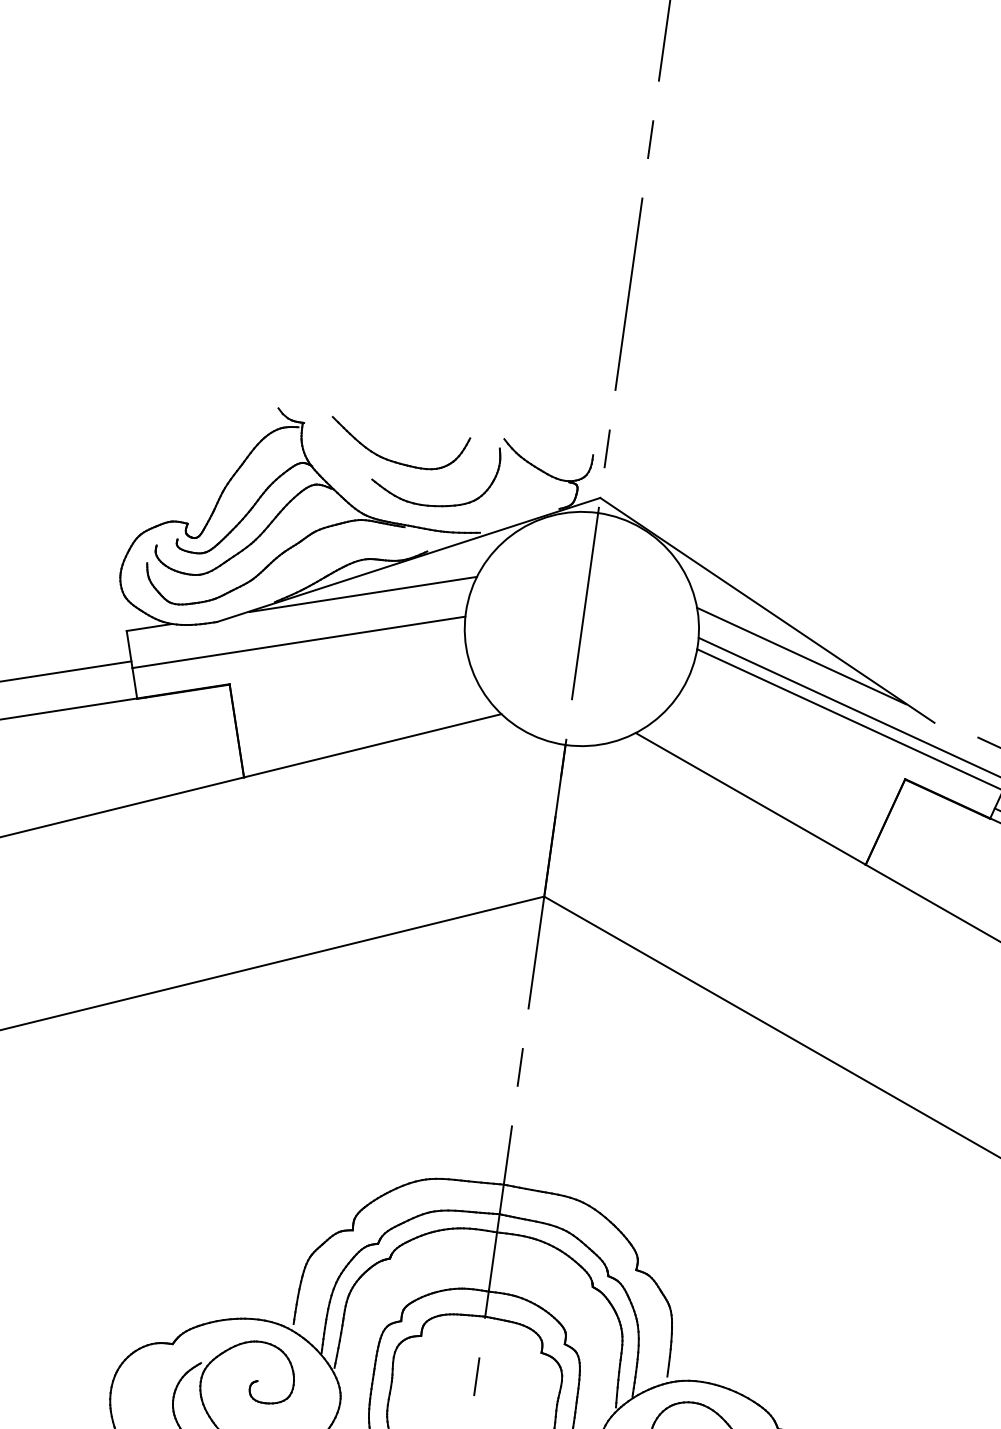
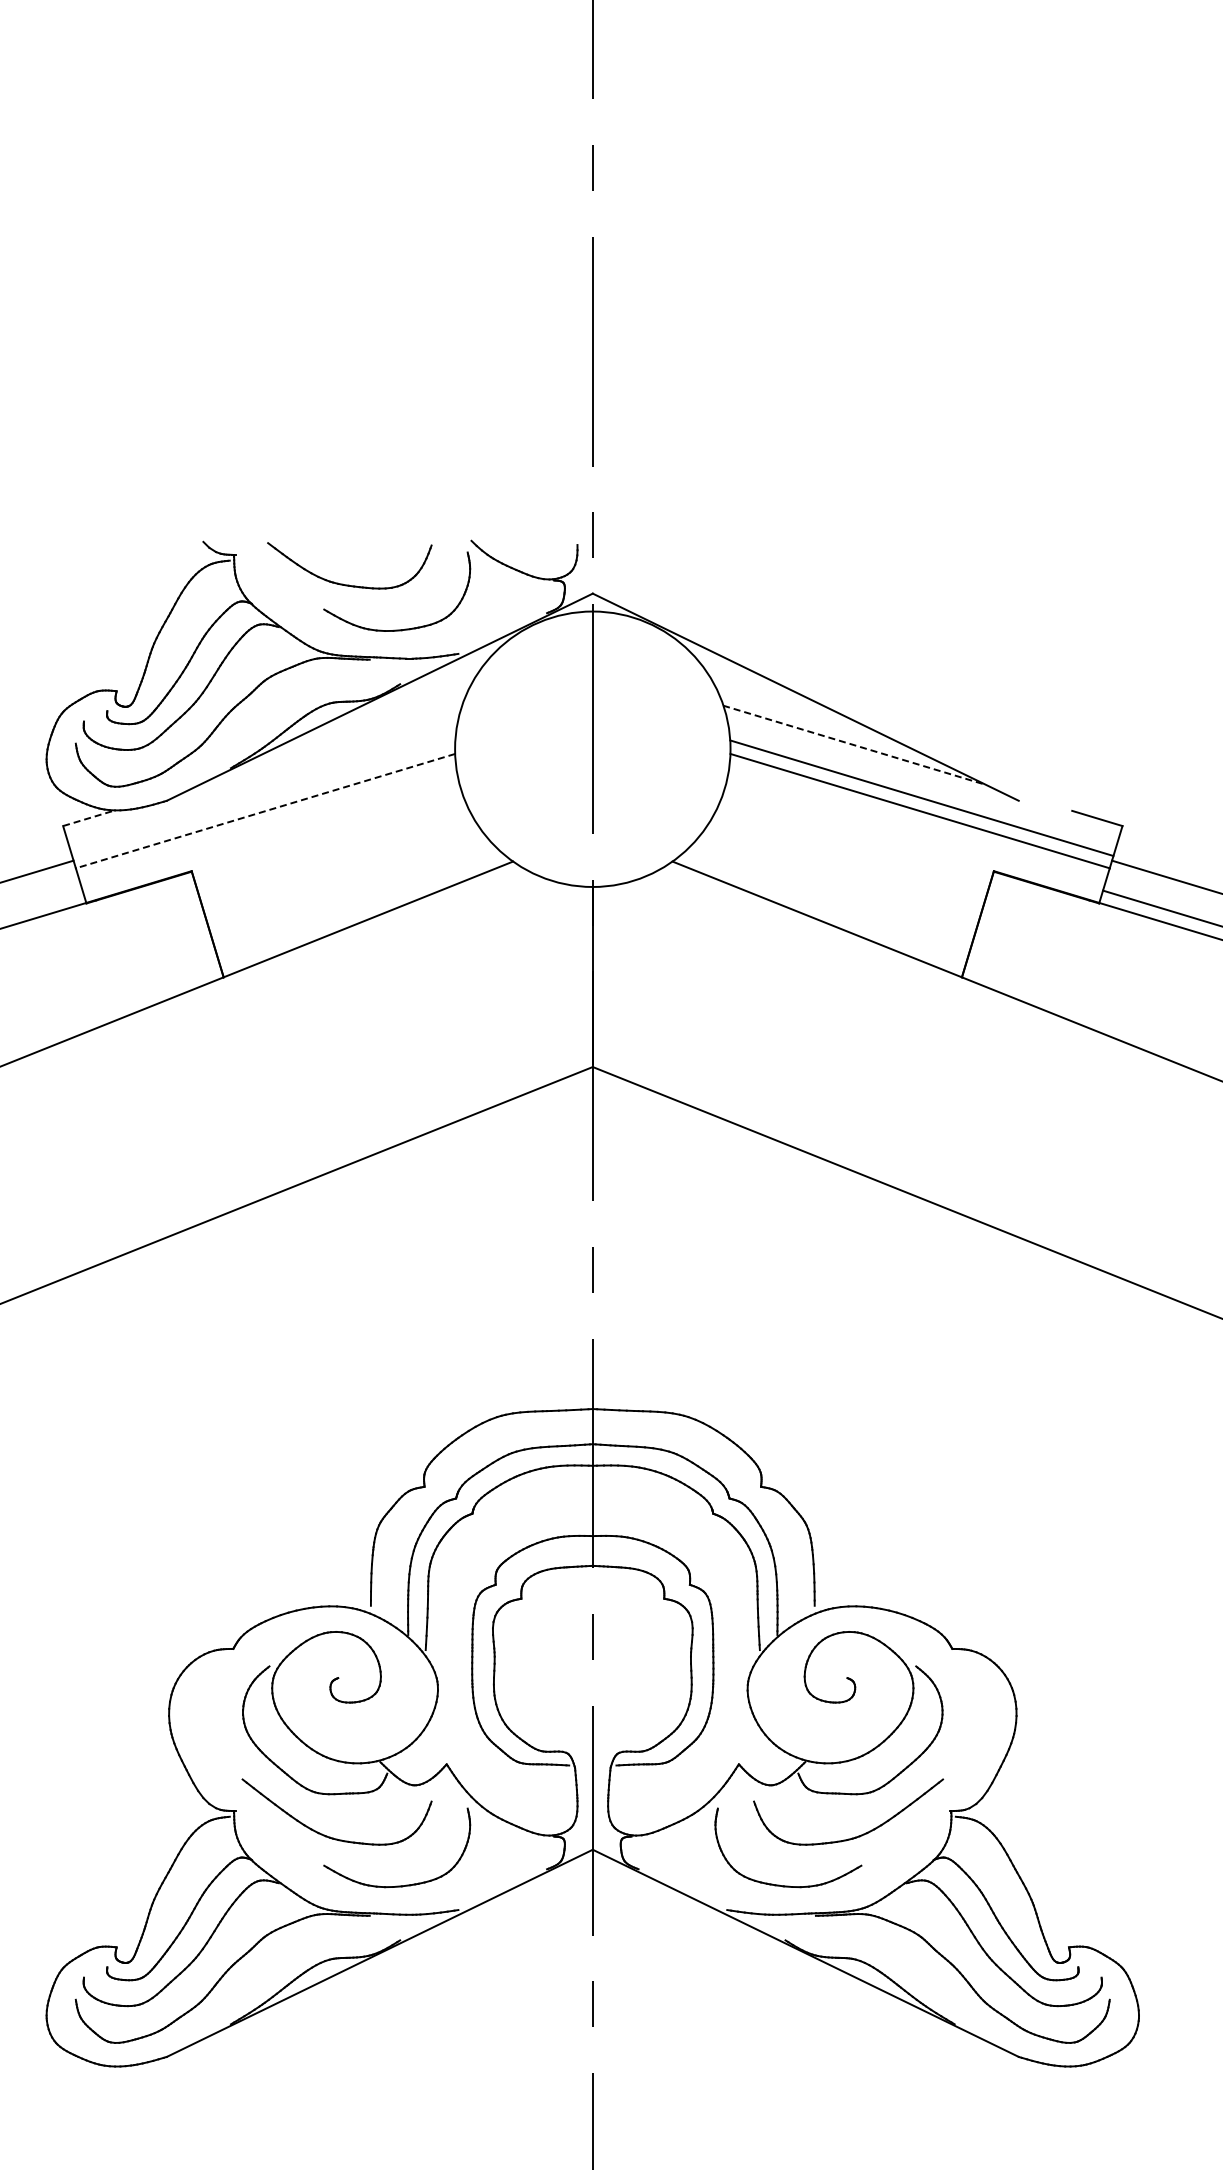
line: (363, 594) -> (332, 744), removed
line: (148, 627) -> (88, 818), solid -> dashed
line: (298, 642) -> (265, 811), solid -> dashed
line: (801, 655) -> (852, 744), solid -> dashed

